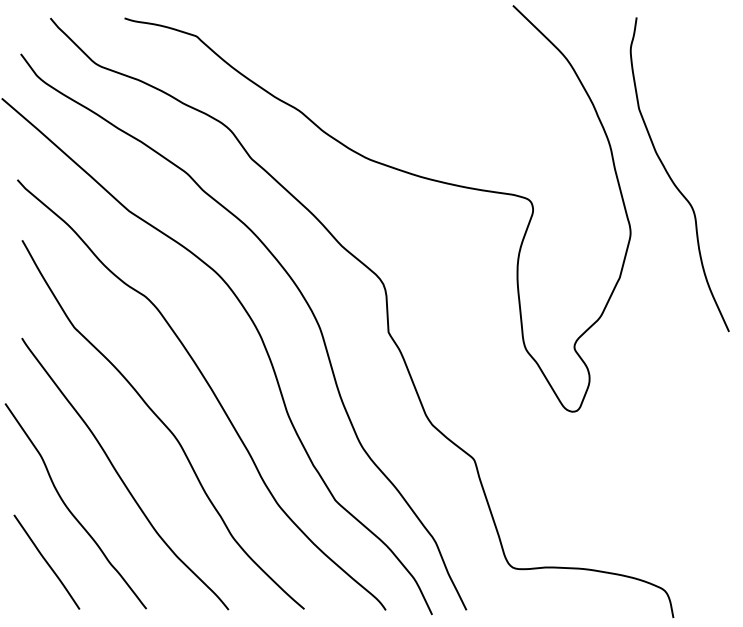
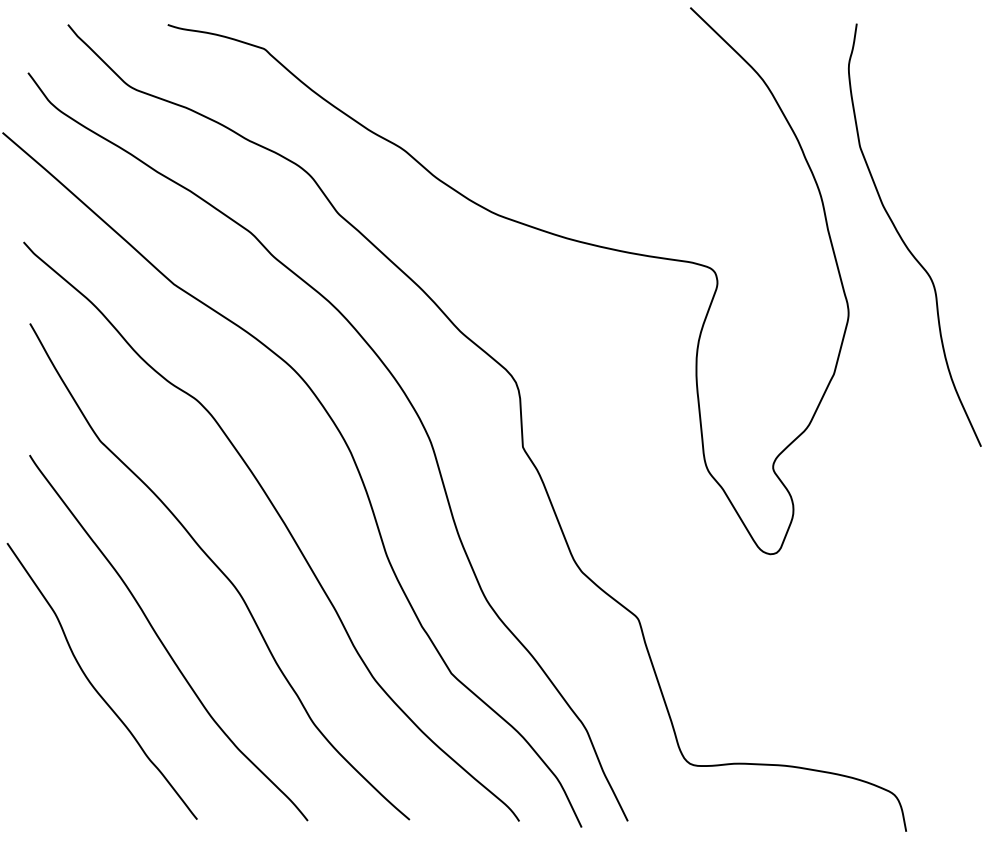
line: (46, 561) -> (62, 755), removed

